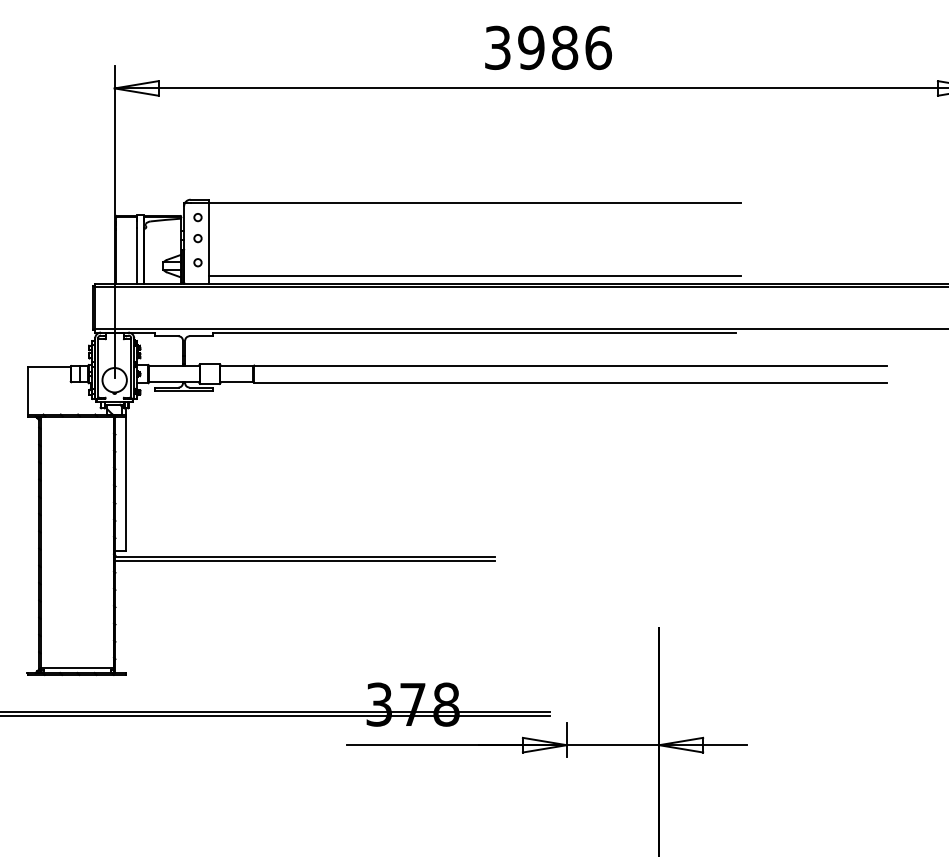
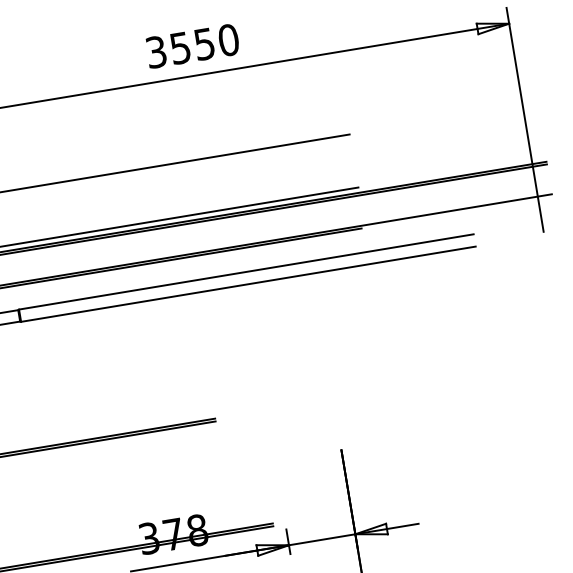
text: (565, 47) -> (204, 43), 3986 -> 3550

